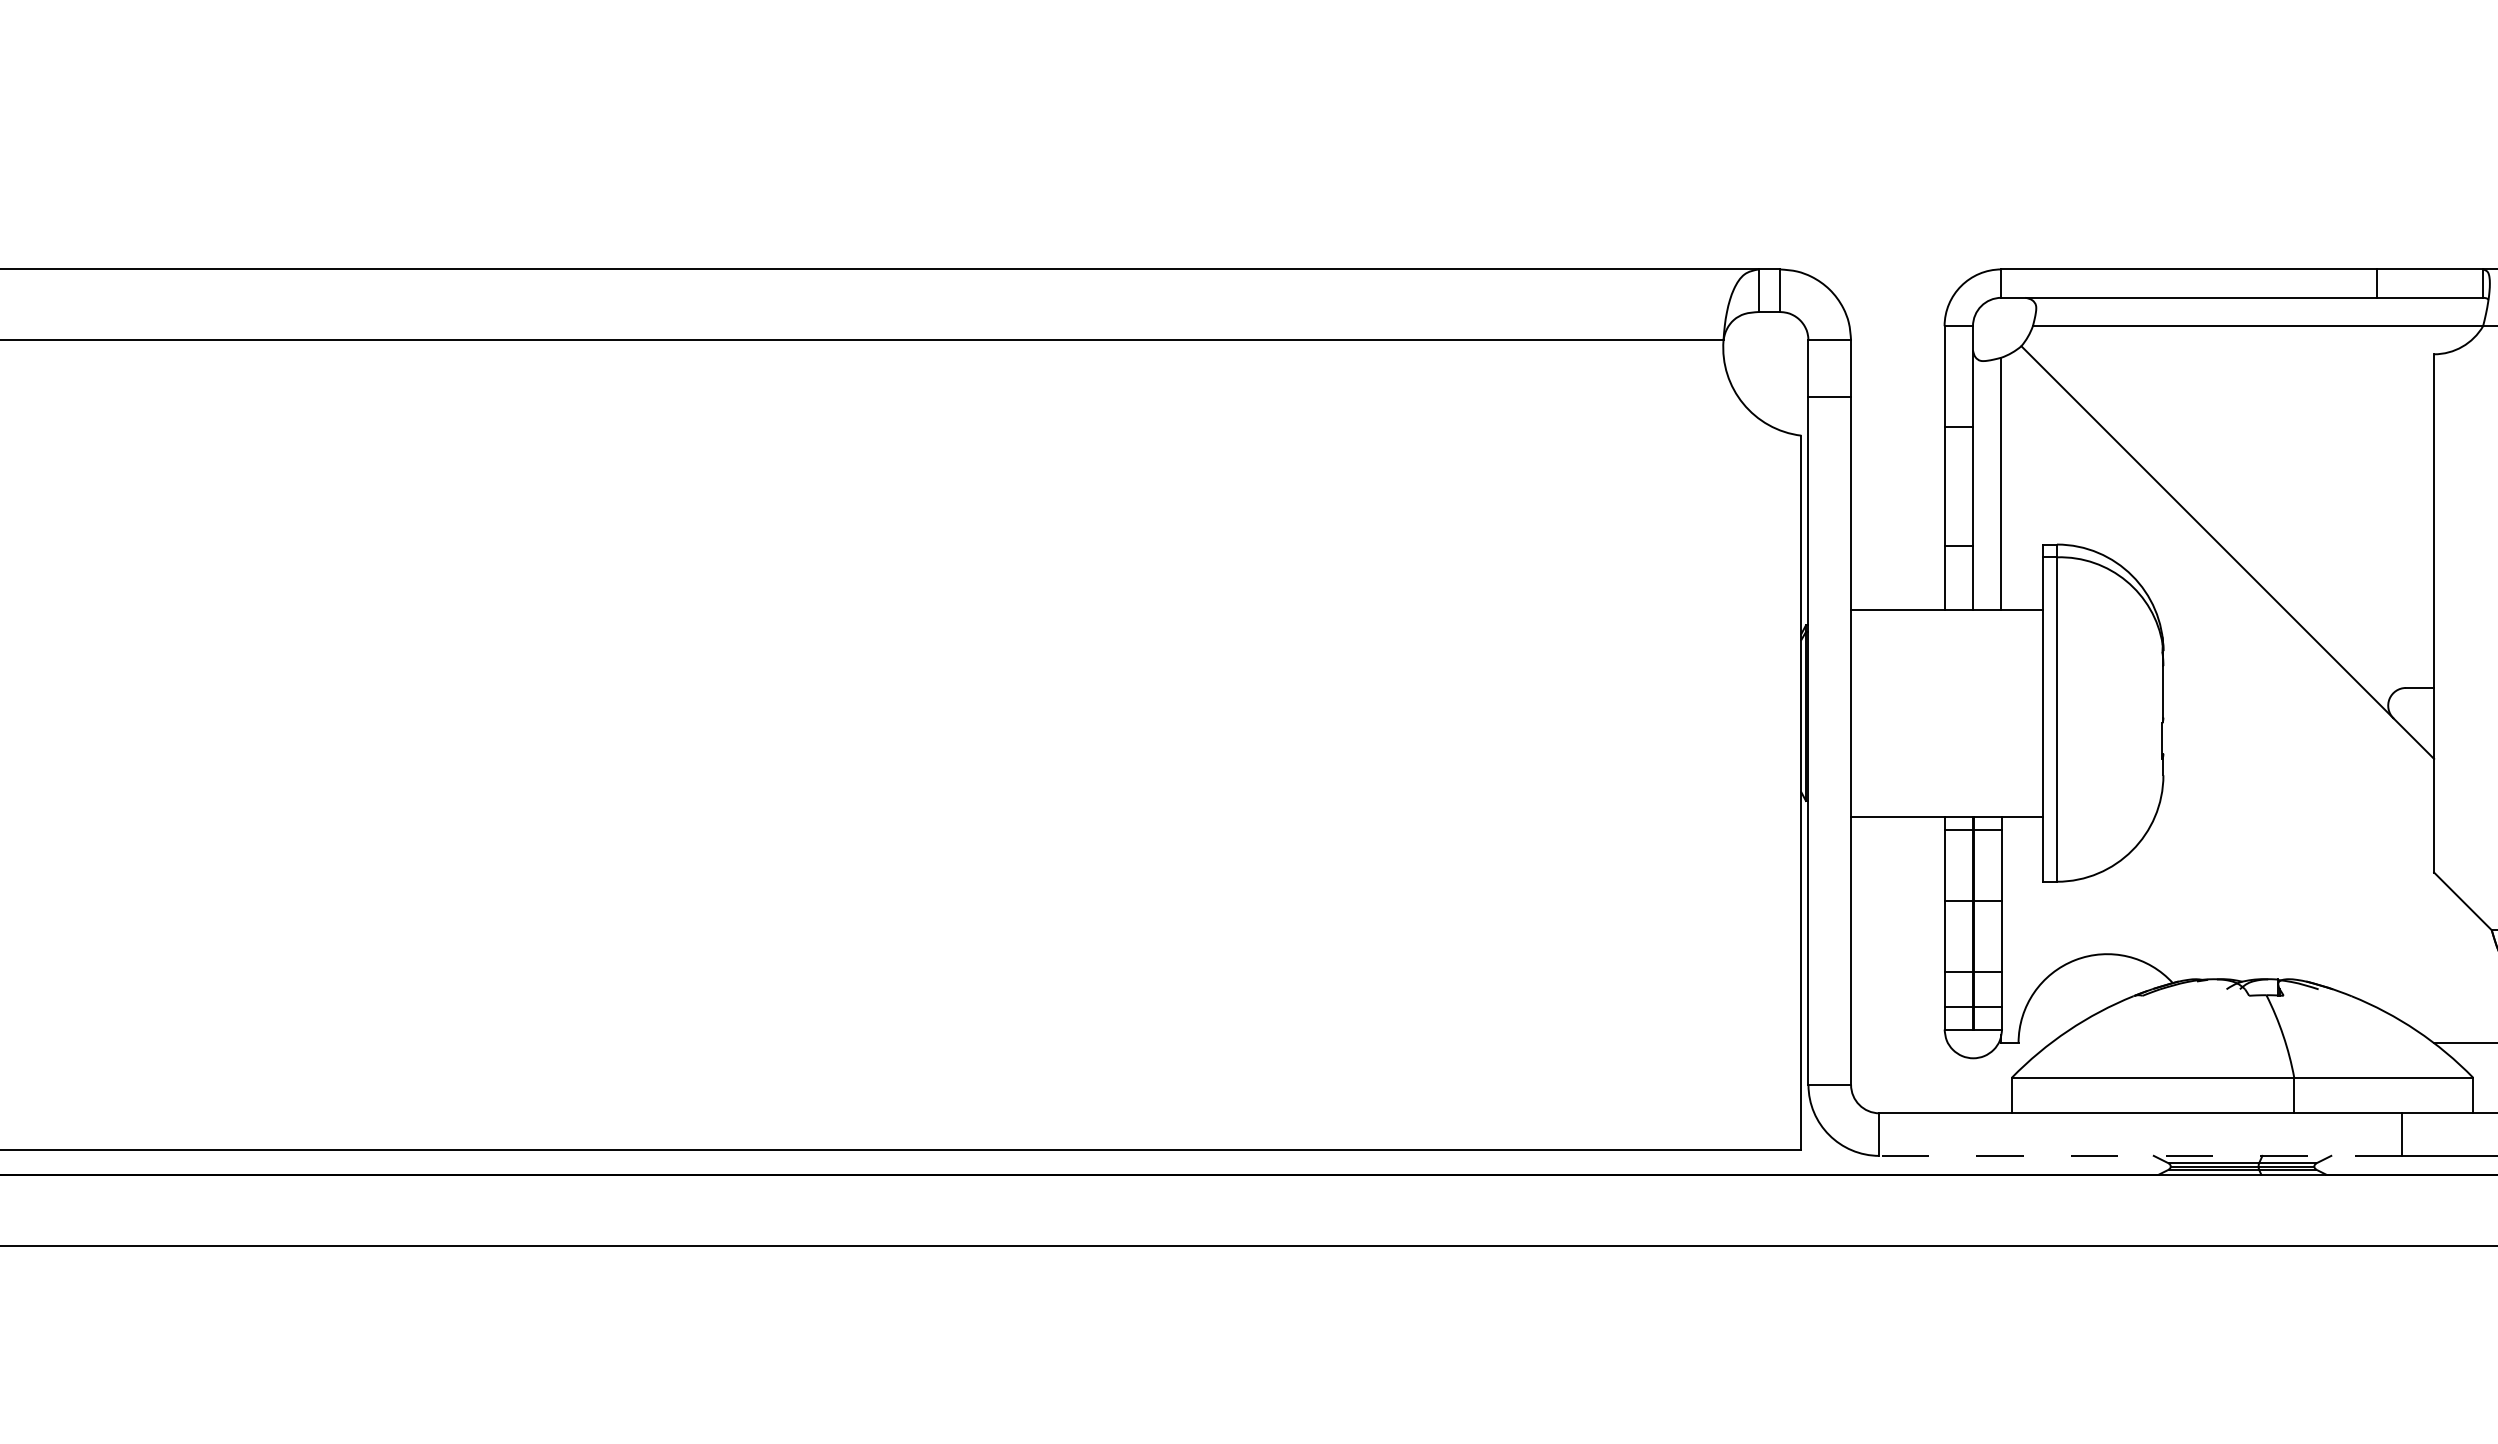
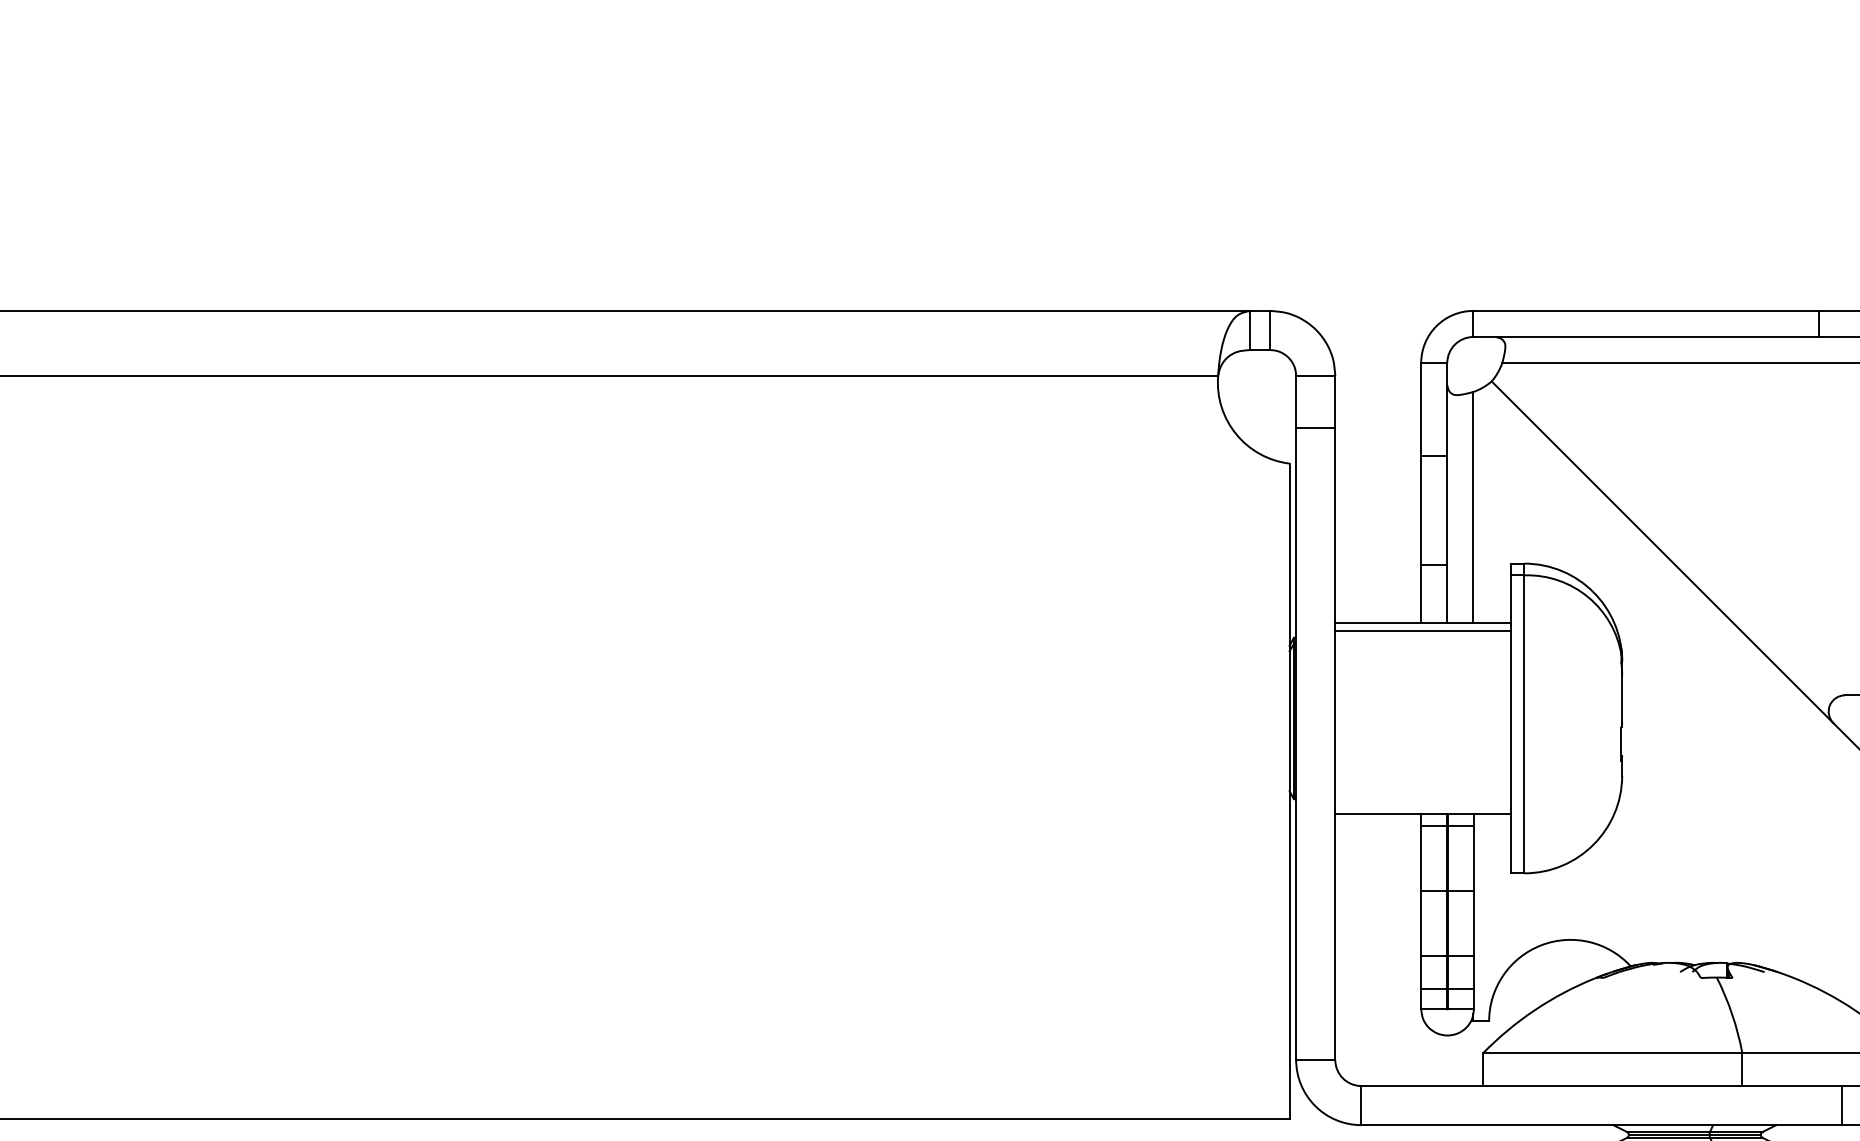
line: (1946, 617) -> (1422, 630), added
line: (2140, 1155) -> (1601, 1124), dashed -> solid

